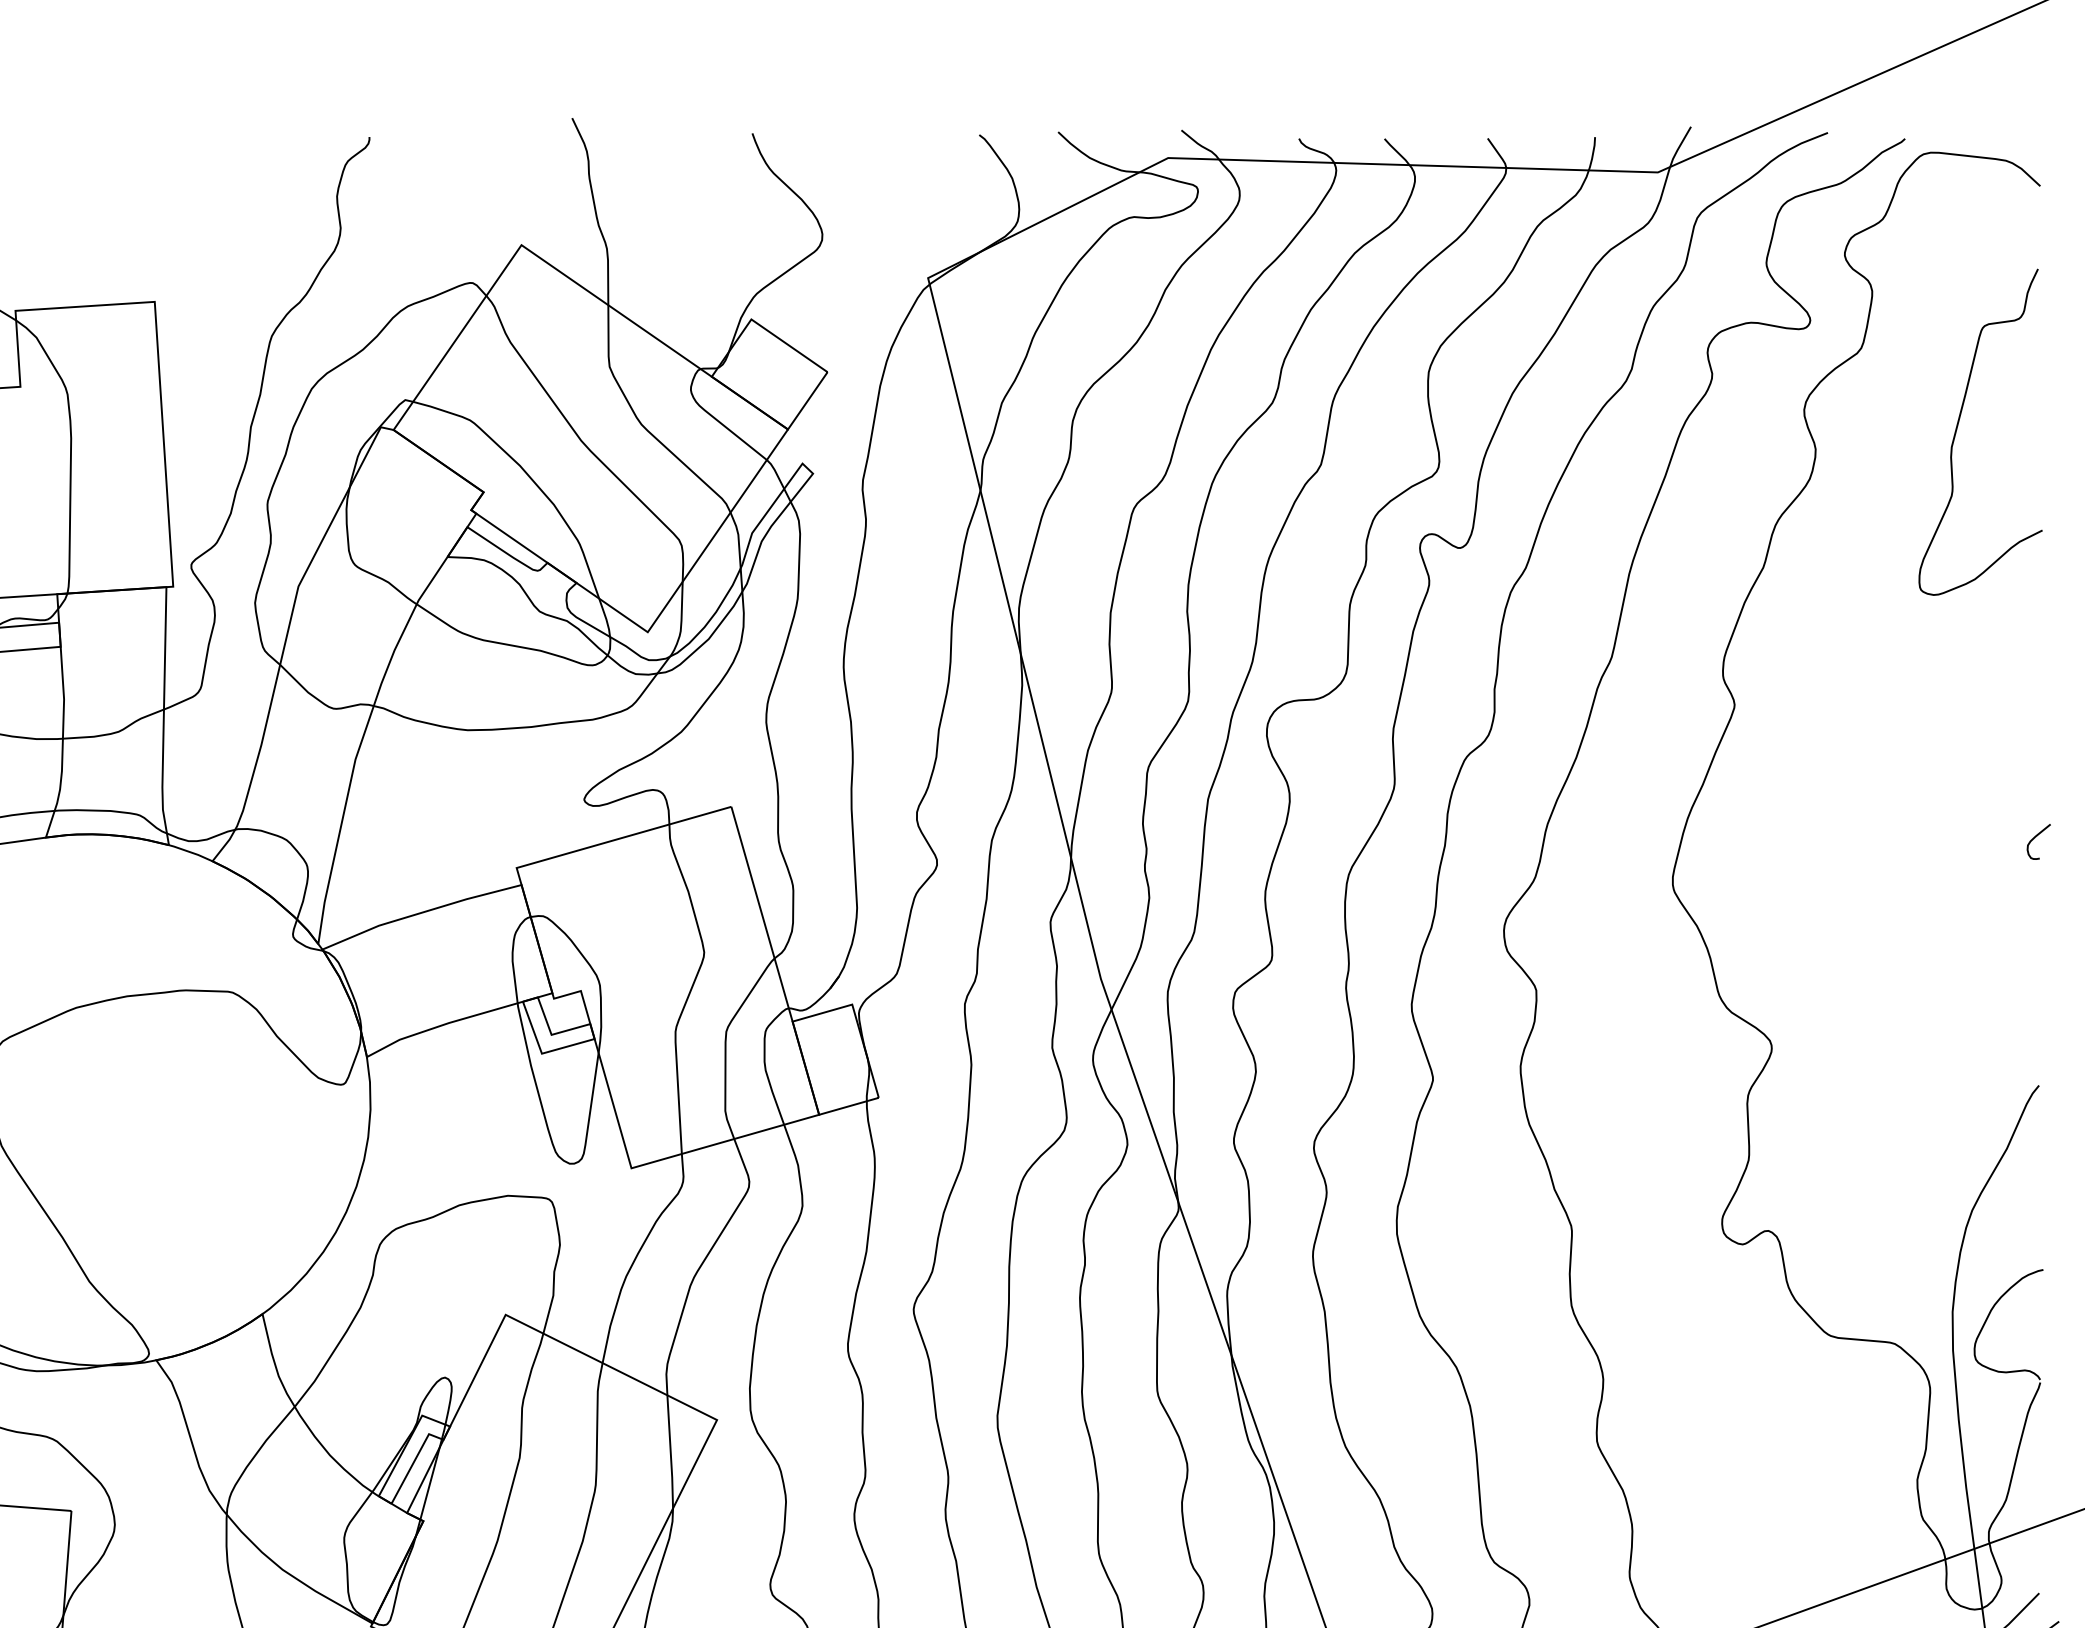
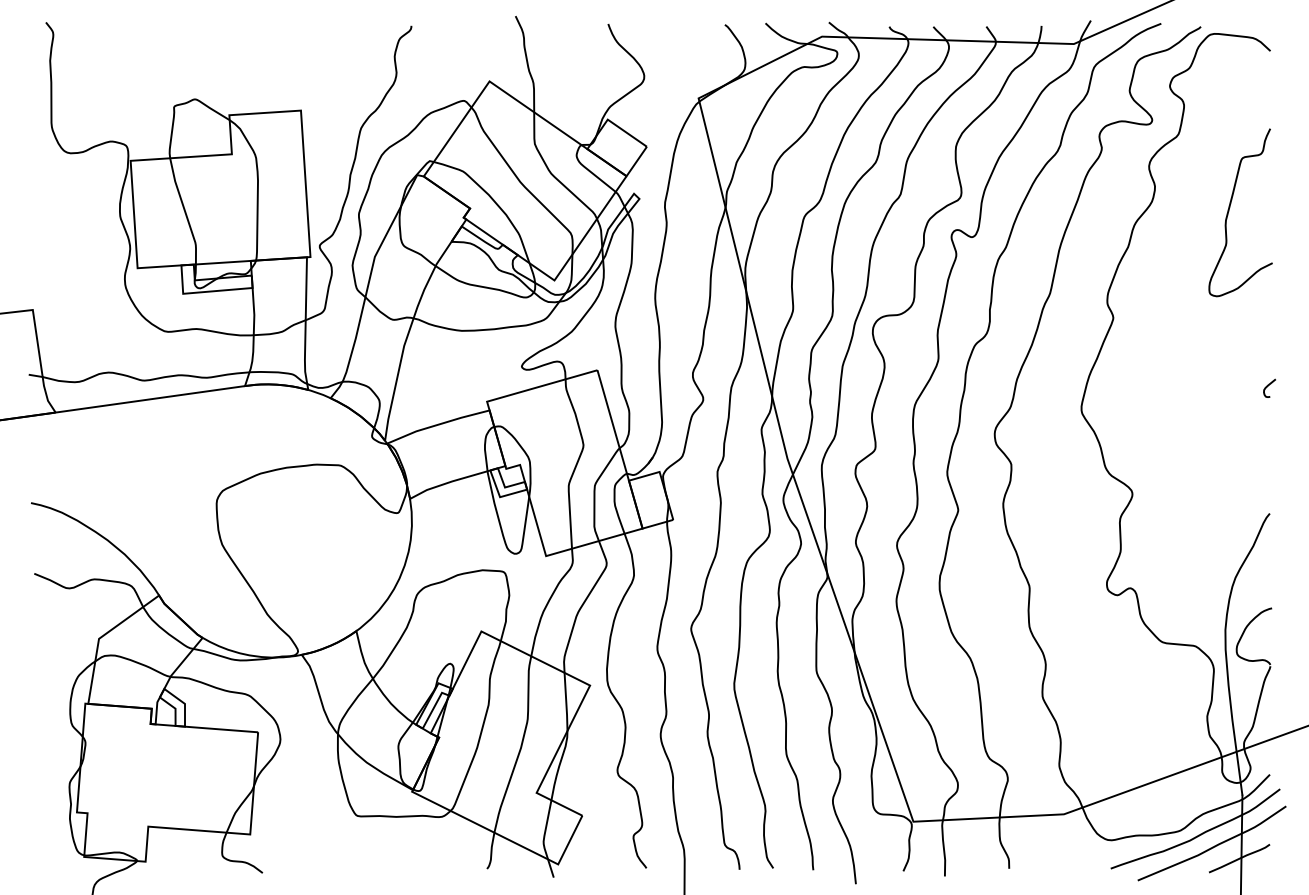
curve: (1958, 430) -> (1229, 211), moved

